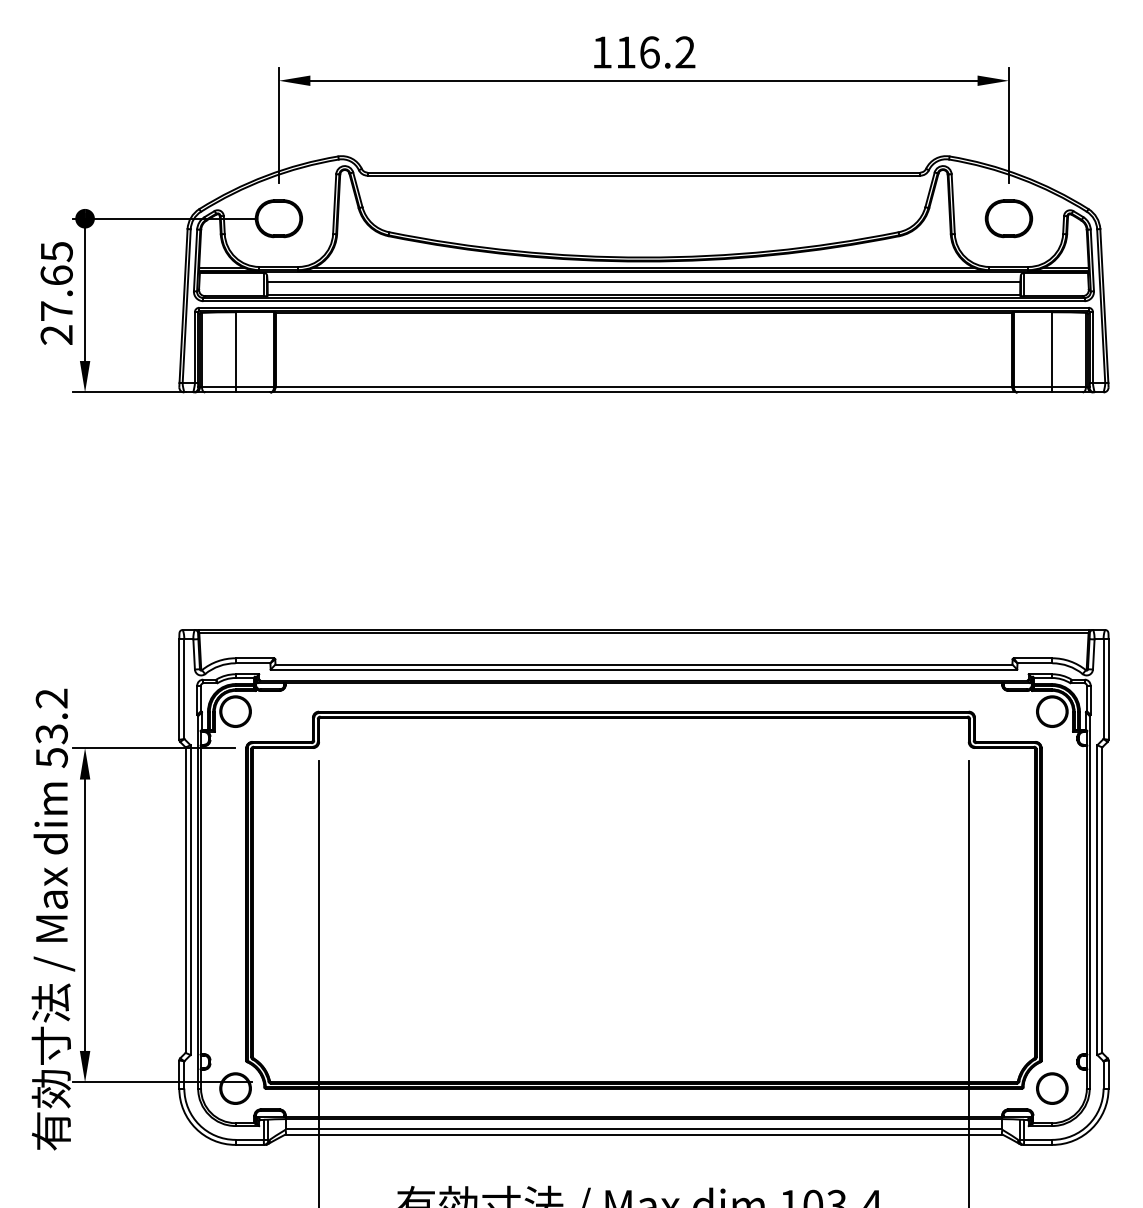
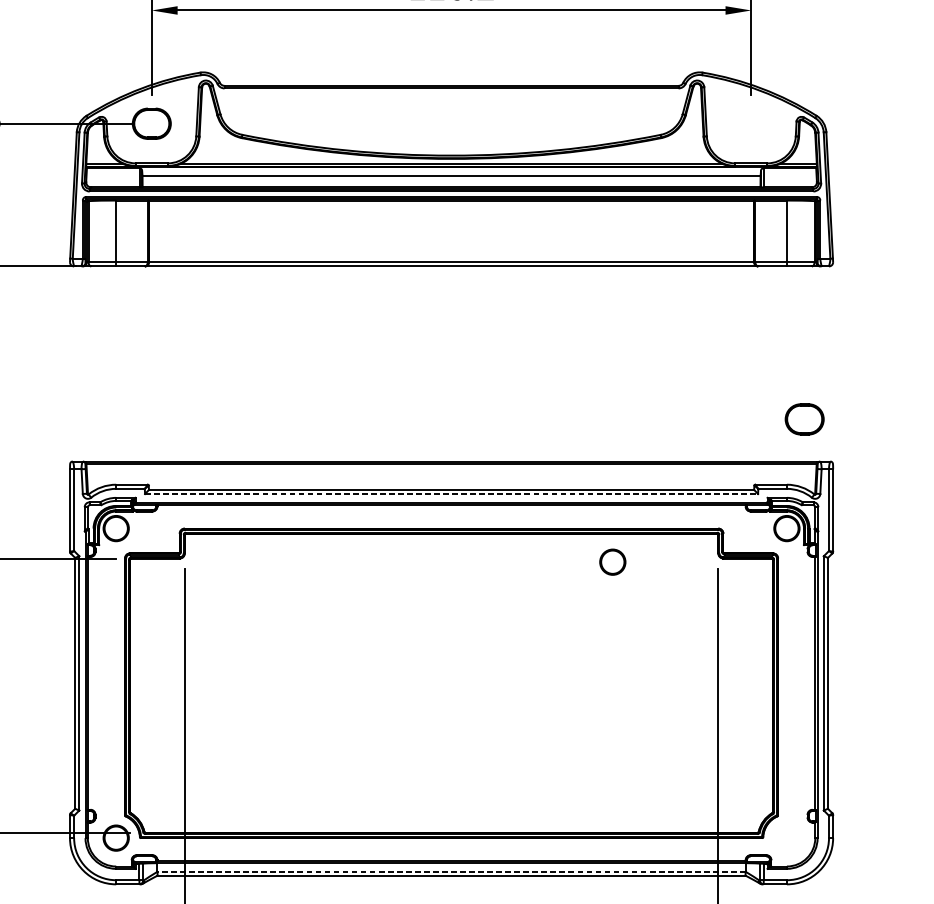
part: (1008, 218) -> (804, 419), moved
line: (644, 669) -> (452, 493), solid -> dashed
circle: (1052, 1088) -> (612, 562), moved
line: (643, 1129) -> (451, 871), solid -> dashed

